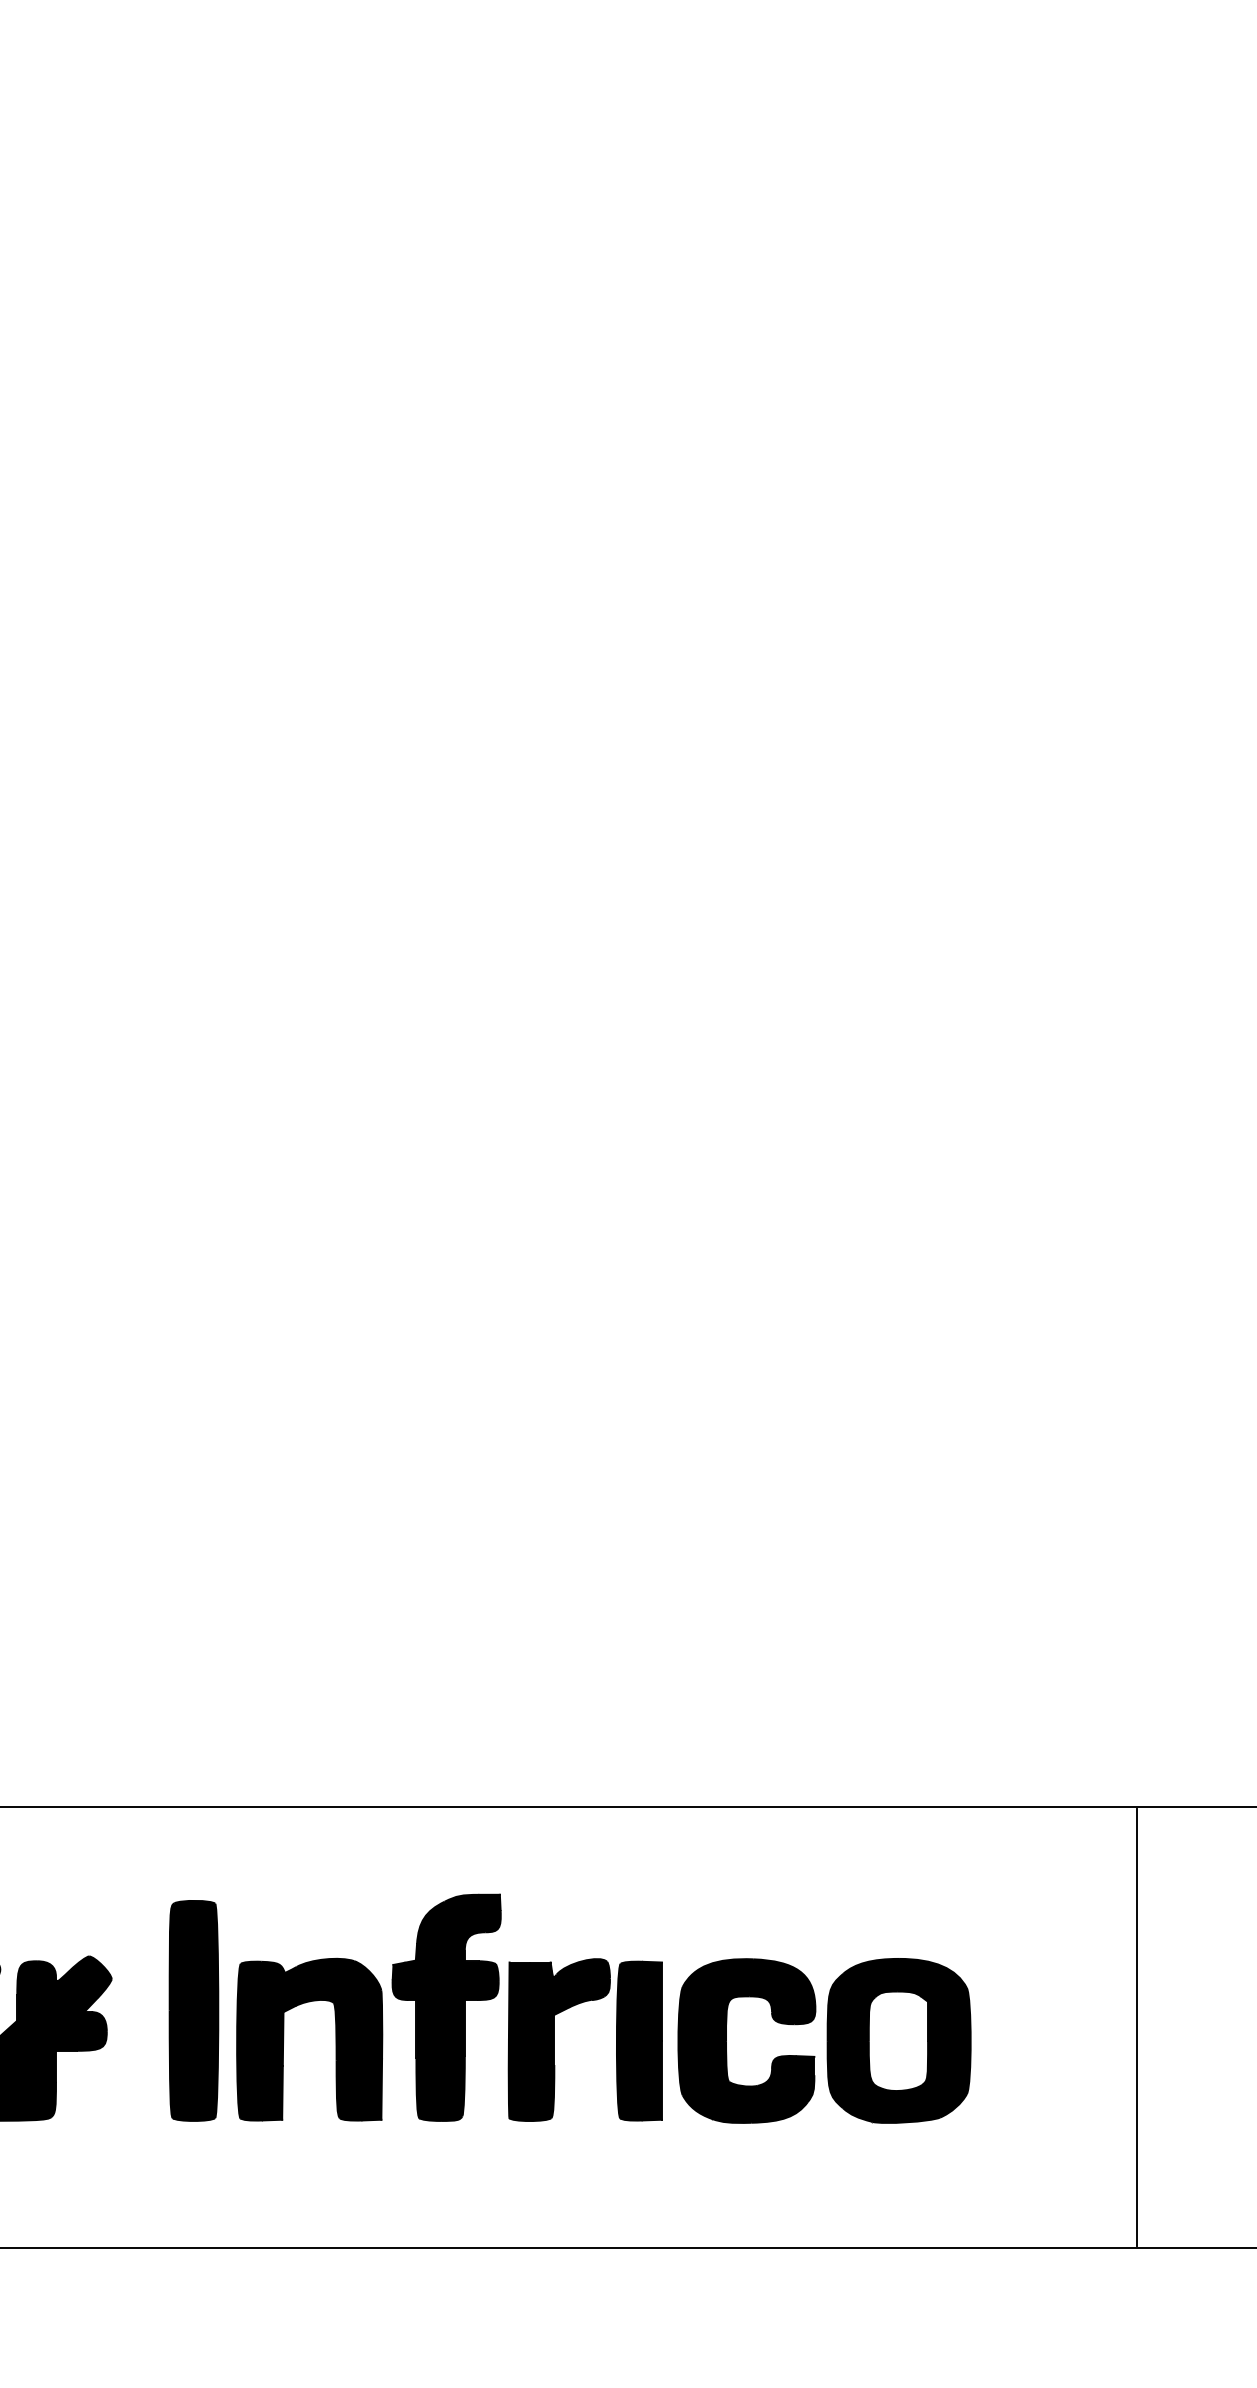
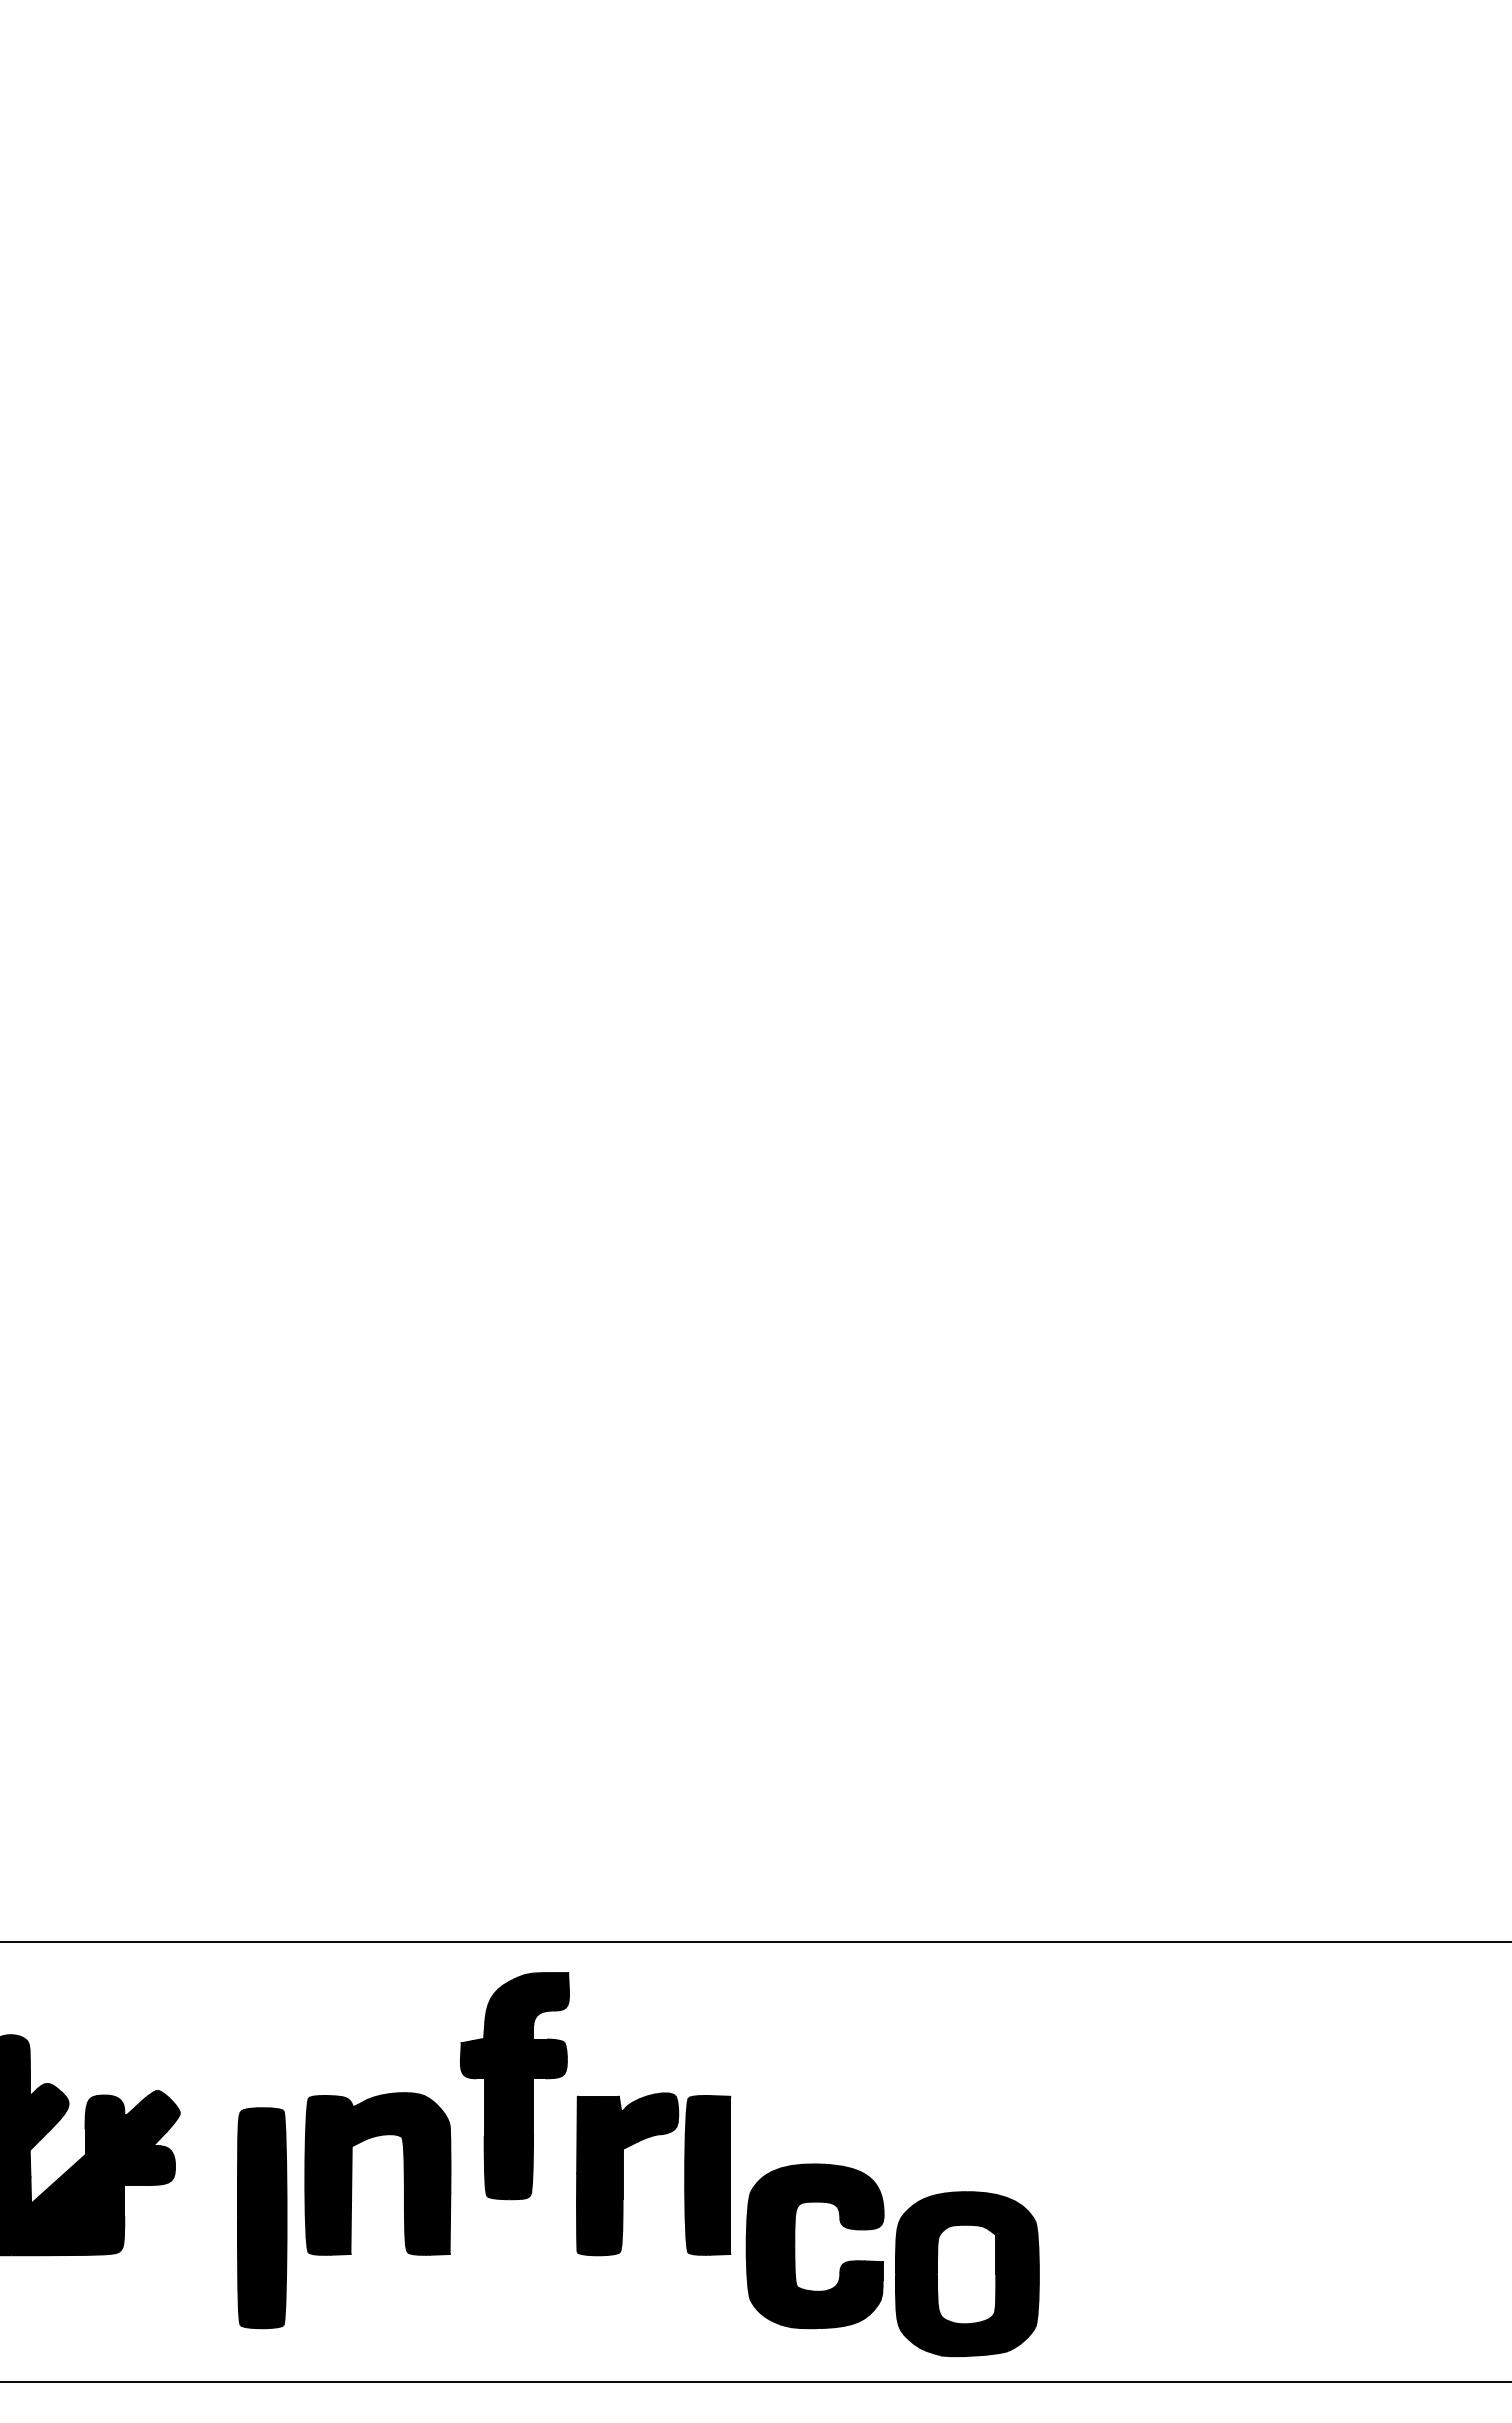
part: (446, 2008) -> (514, 2086), moved
part: (194, 2011) -> (262, 2218), moved
line: (1137, 2027) -> (1205, 2161), removed
part: (727, 2041) -> (795, 2246), moved
part: (899, 2041) -> (967, 2274), moved

